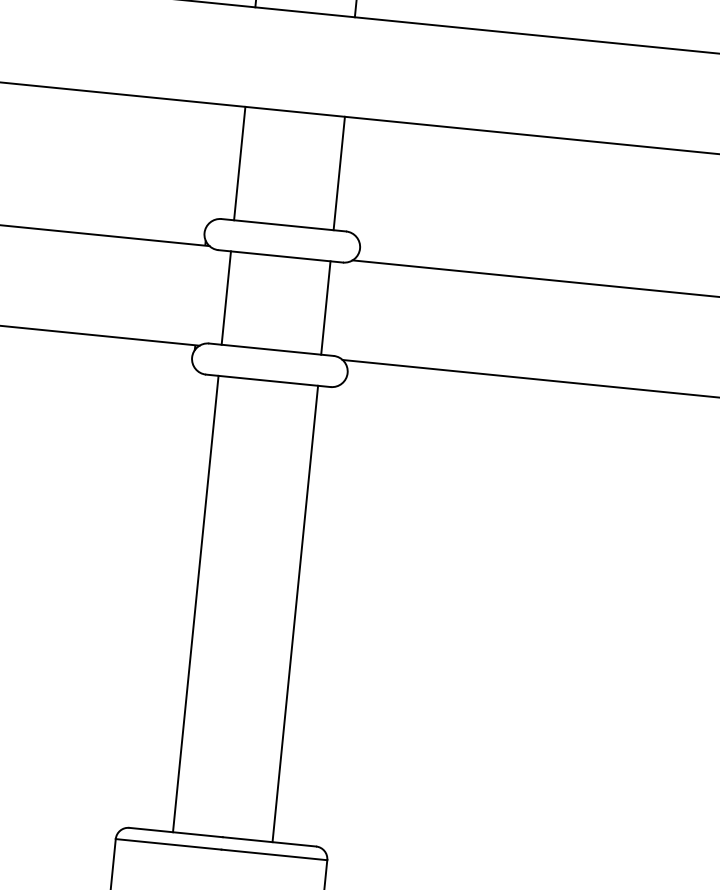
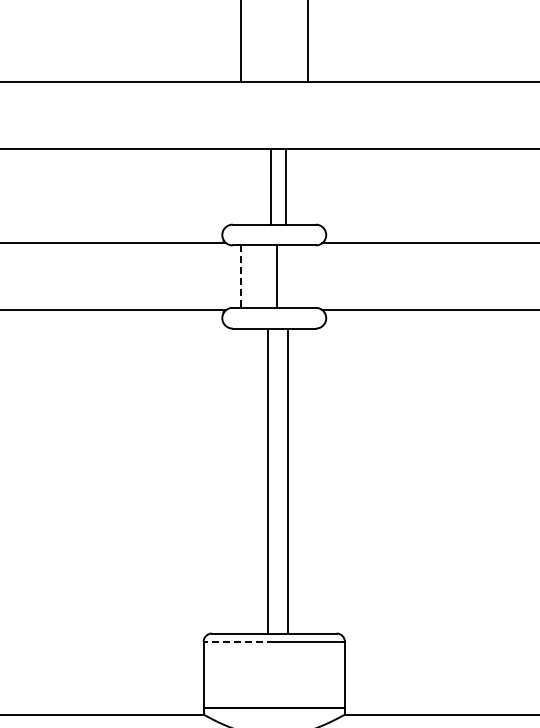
line: (240, 163) -> (271, 186), moved
line: (339, 173) -> (285, 186), moved
line: (226, 299) -> (241, 277), solid -> dashed
line: (325, 307) -> (276, 276), moved
line: (196, 603) -> (268, 480), moved
line: (295, 613) -> (287, 480), moved
line: (168, 843) -> (238, 641), solid -> dashed

